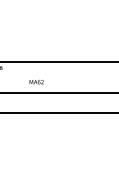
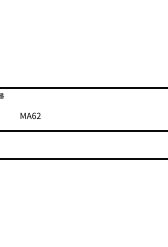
text: (36, 82) -> (30, 116), moved

